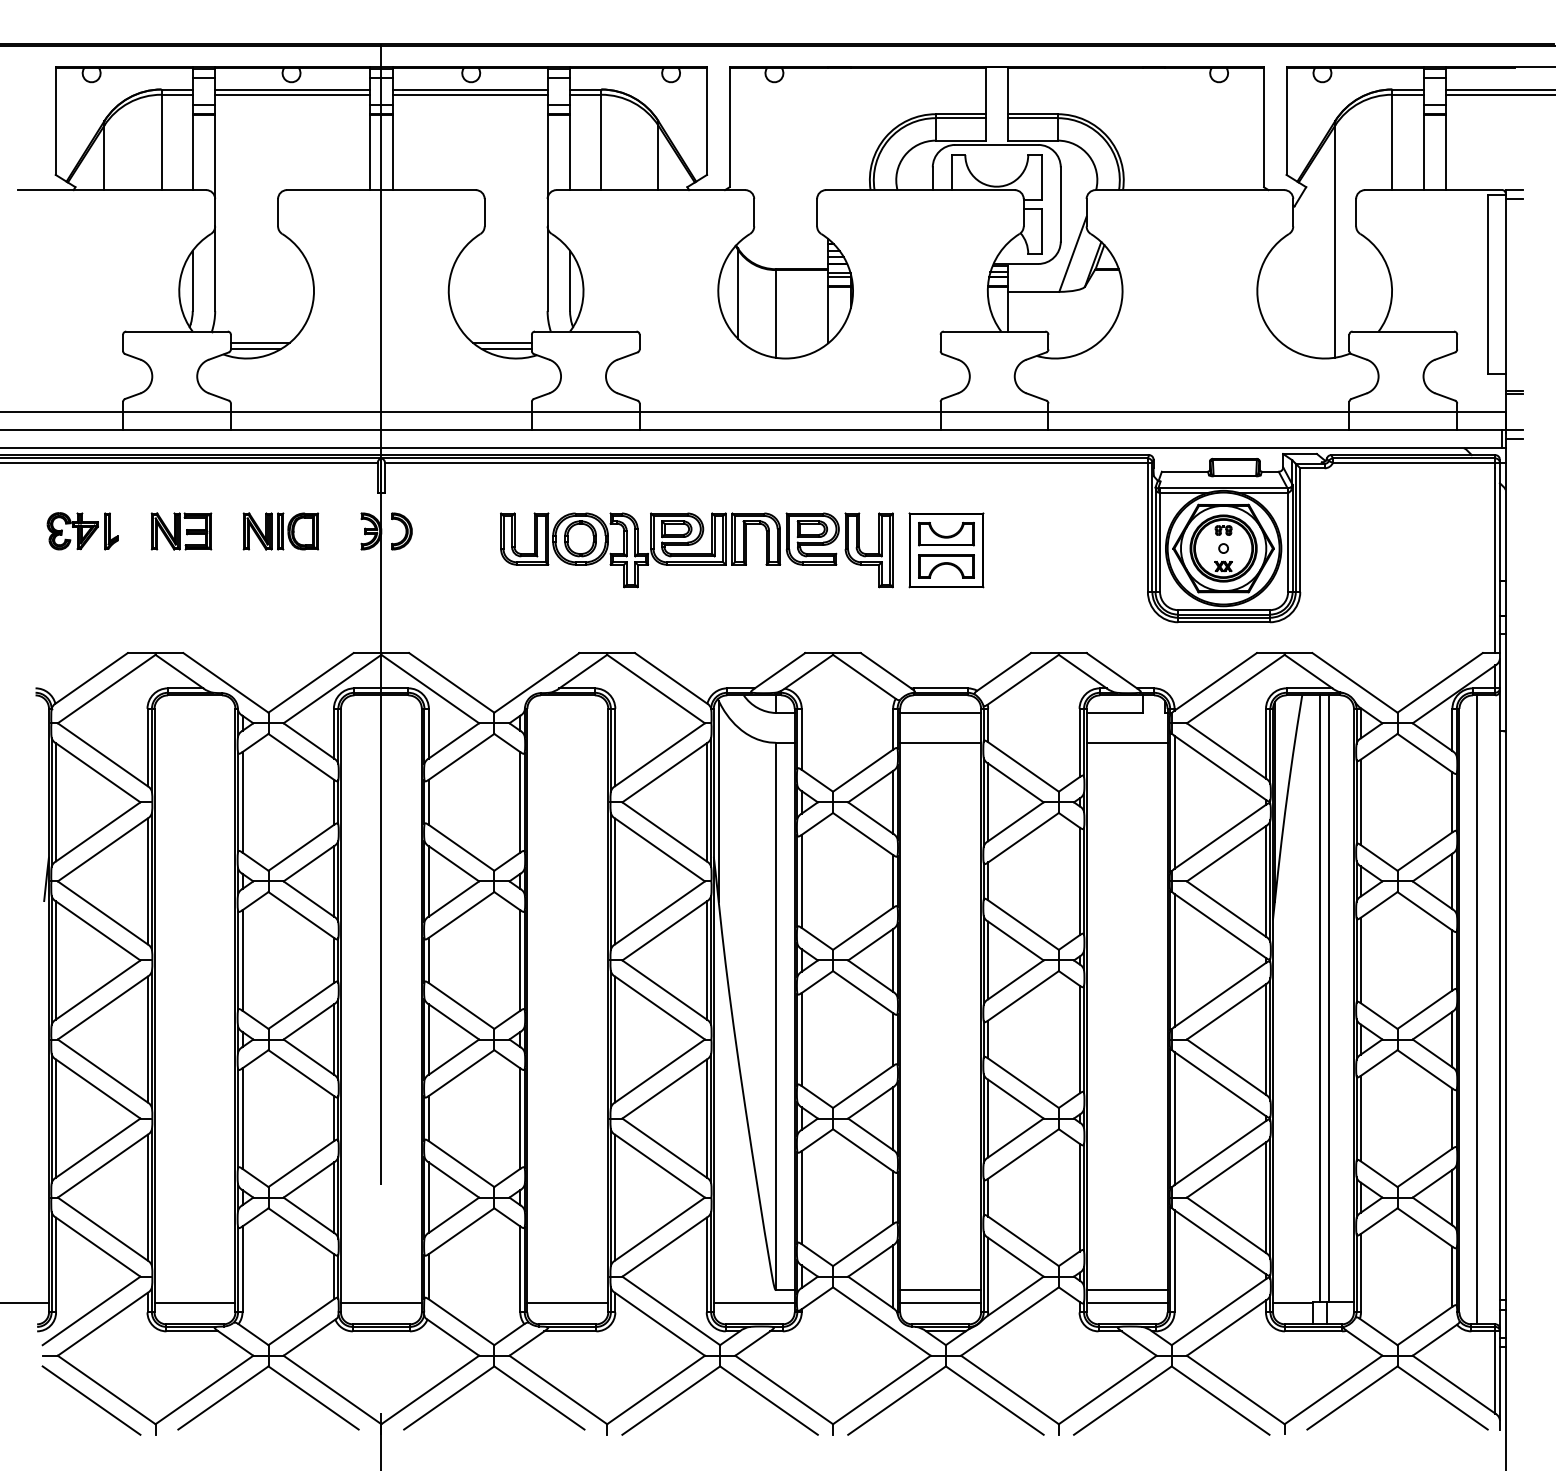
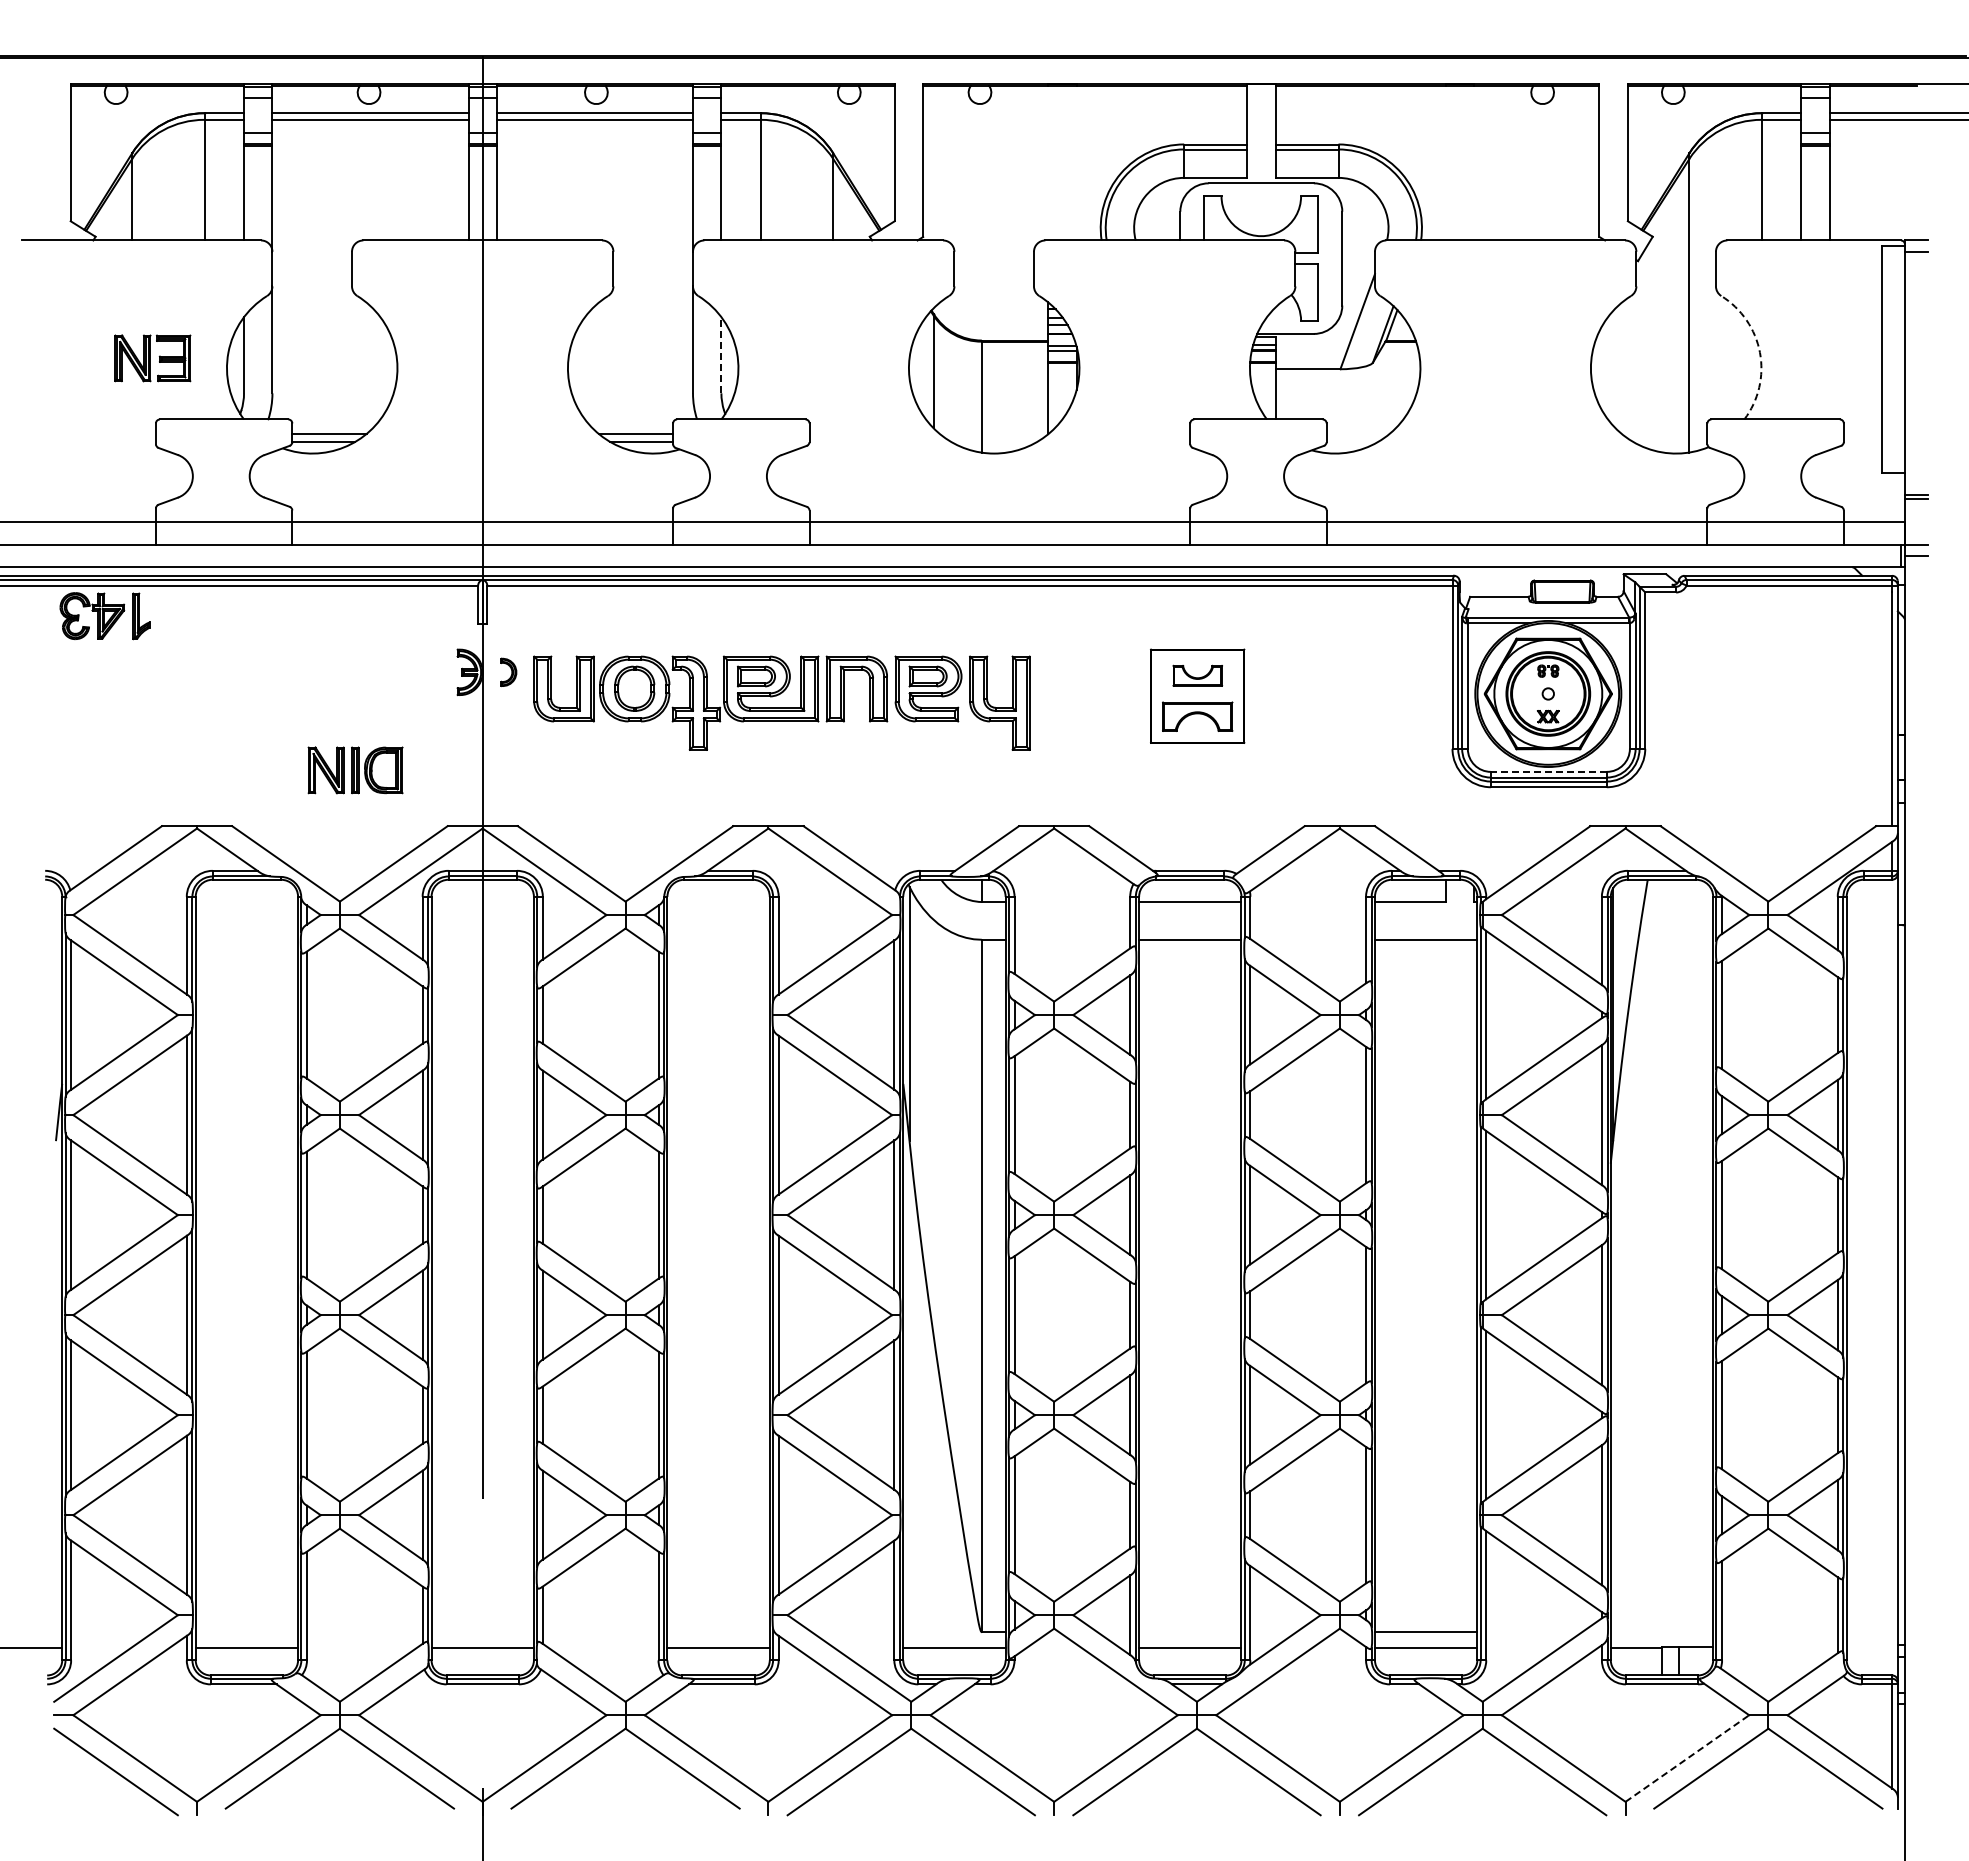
arc: (1390, 278) -> (1759, 352), solid -> dashed
line: (570, 280) -> (721, 354), solid -> dashed
part: (82, 531) -> (104, 616), moved
part: (181, 531) -> (152, 358), moved
part: (280, 531) -> (355, 770), moved
part: (401, 531) -> (508, 672), size x0.6
part: (946, 533) -> (1197, 675), size x0.7
part: (696, 549) -> (781, 702), moved
line: (1223, 609) -> (1548, 771), solid -> dashed
line: (1320, 998) -> (1670, 1263), removed
line: (1328, 998) -> (1681, 1263), removed
line: (1477, 1009) -> (1869, 1277), removed
line: (940, 1290) -> (1190, 1632), removed
line: (1333, 1389) -> (1687, 1758), solid -> dashed

